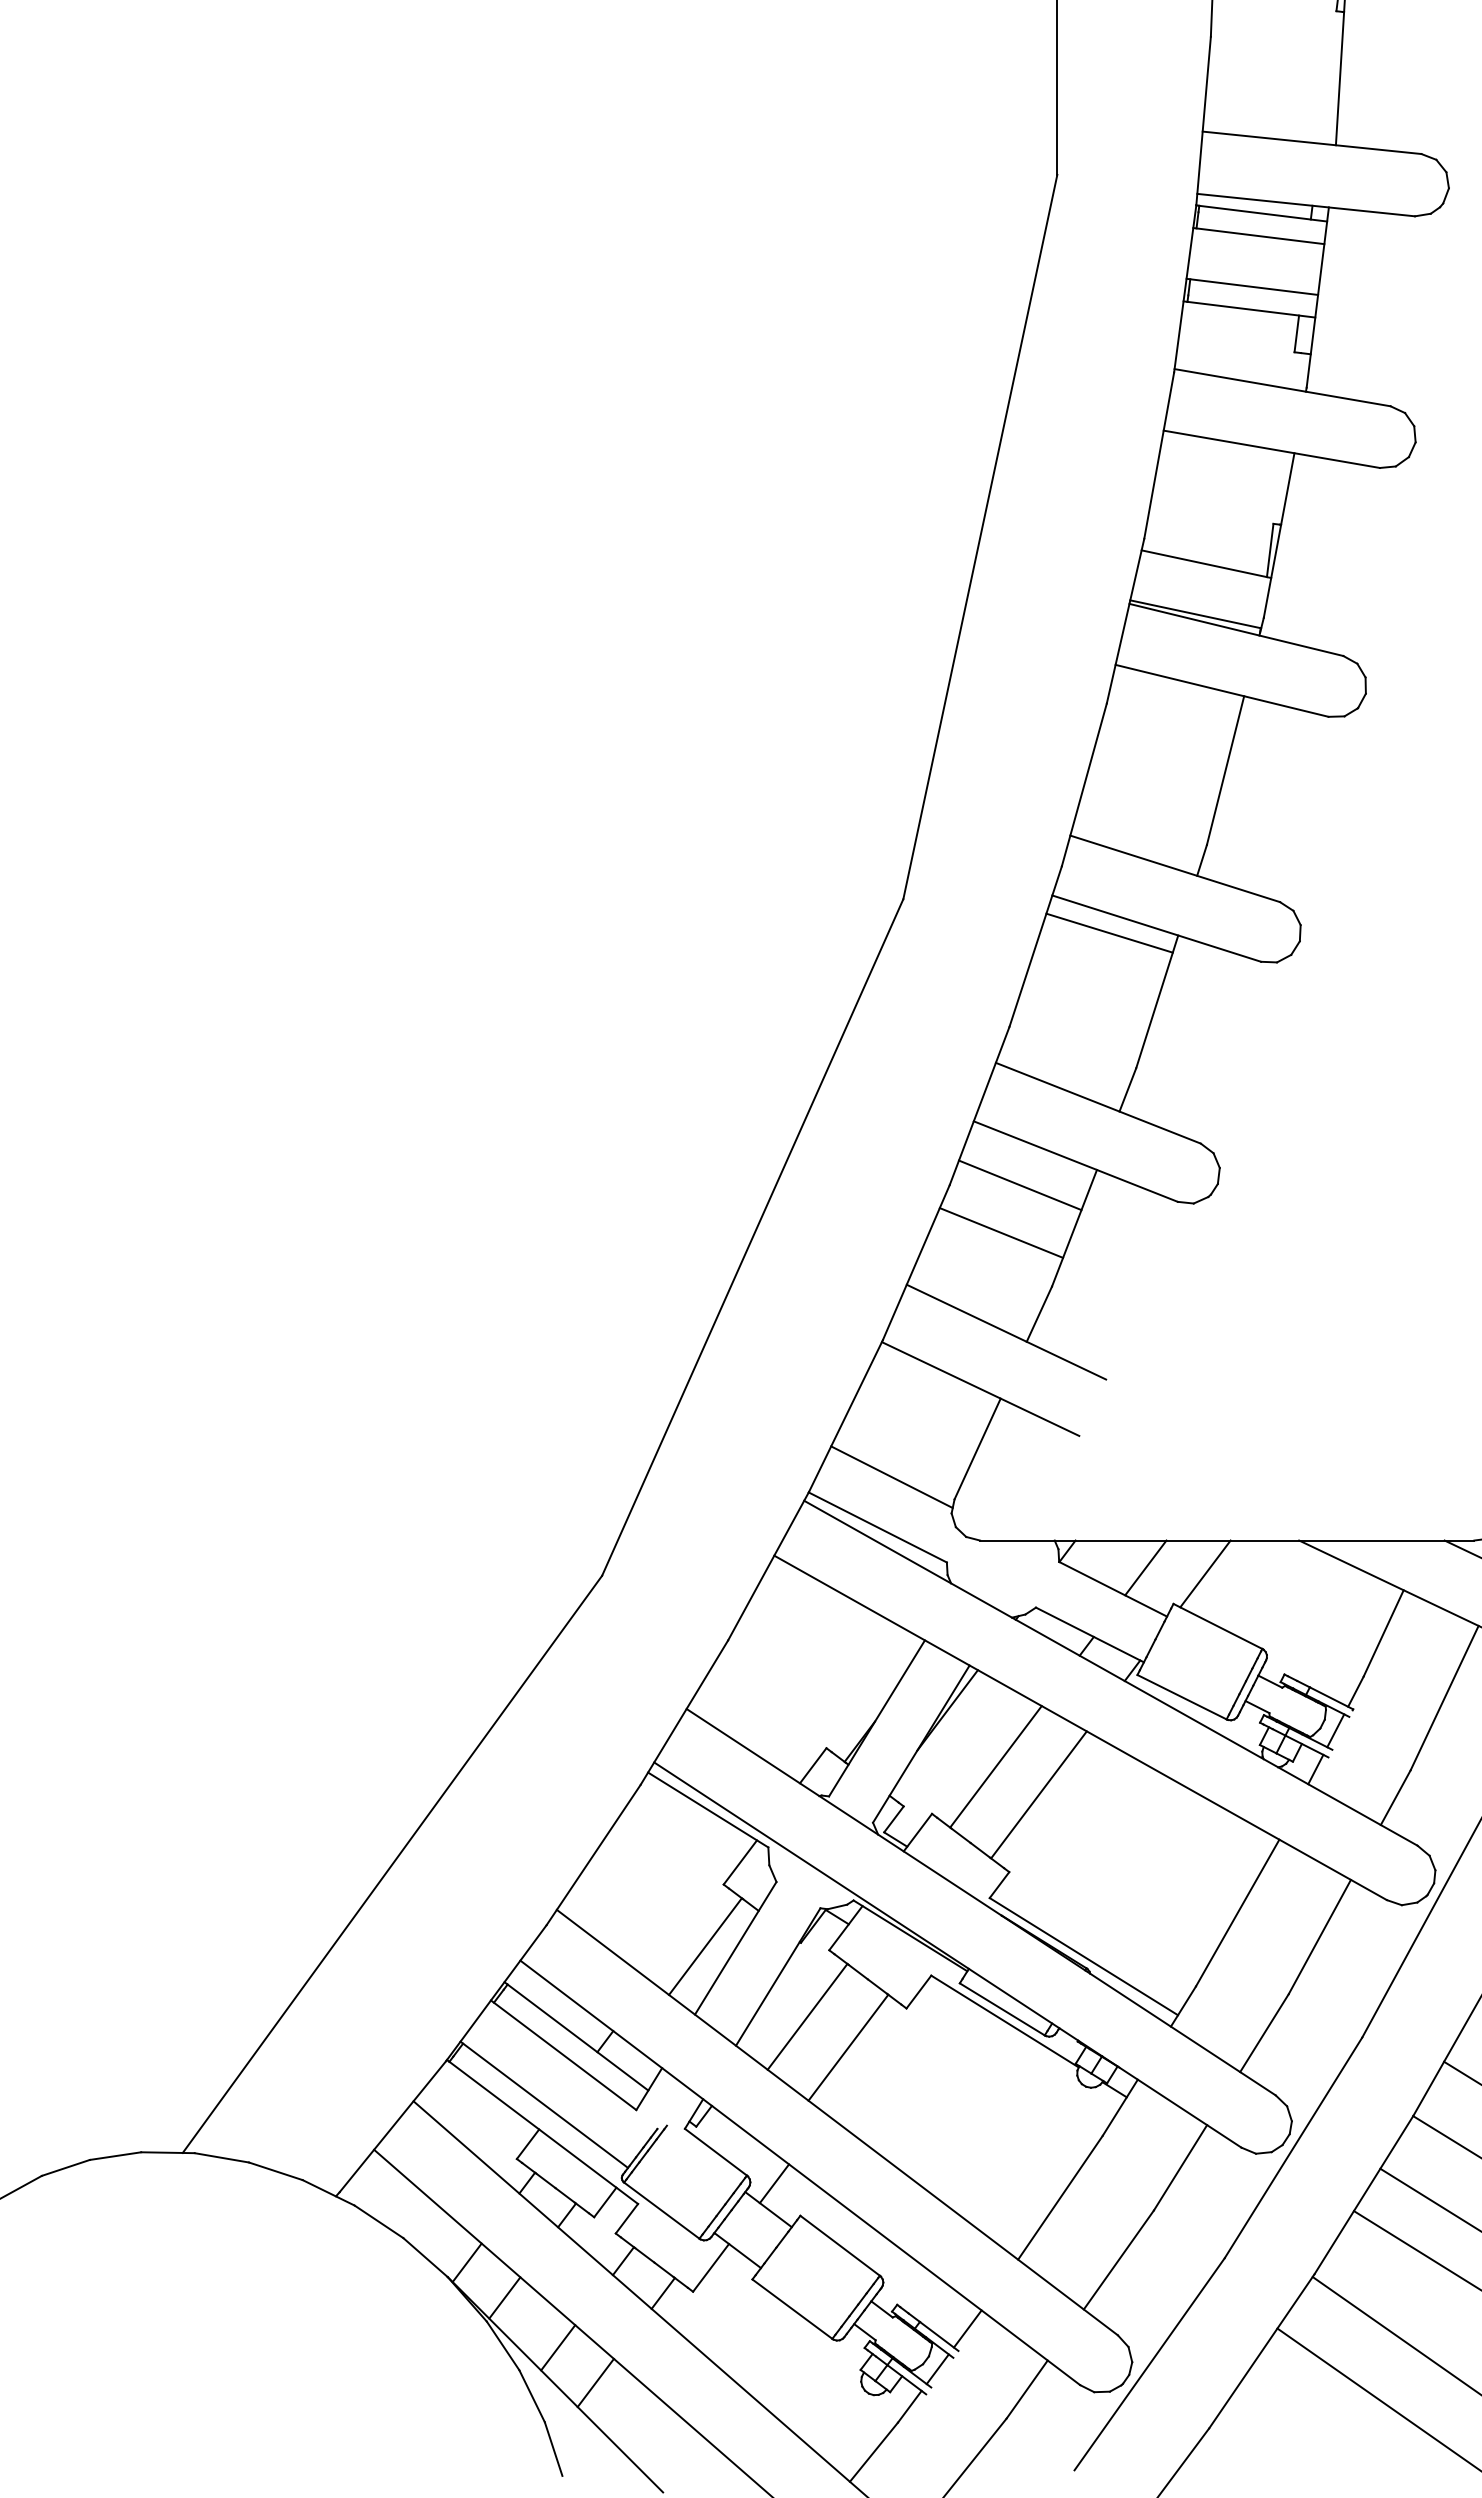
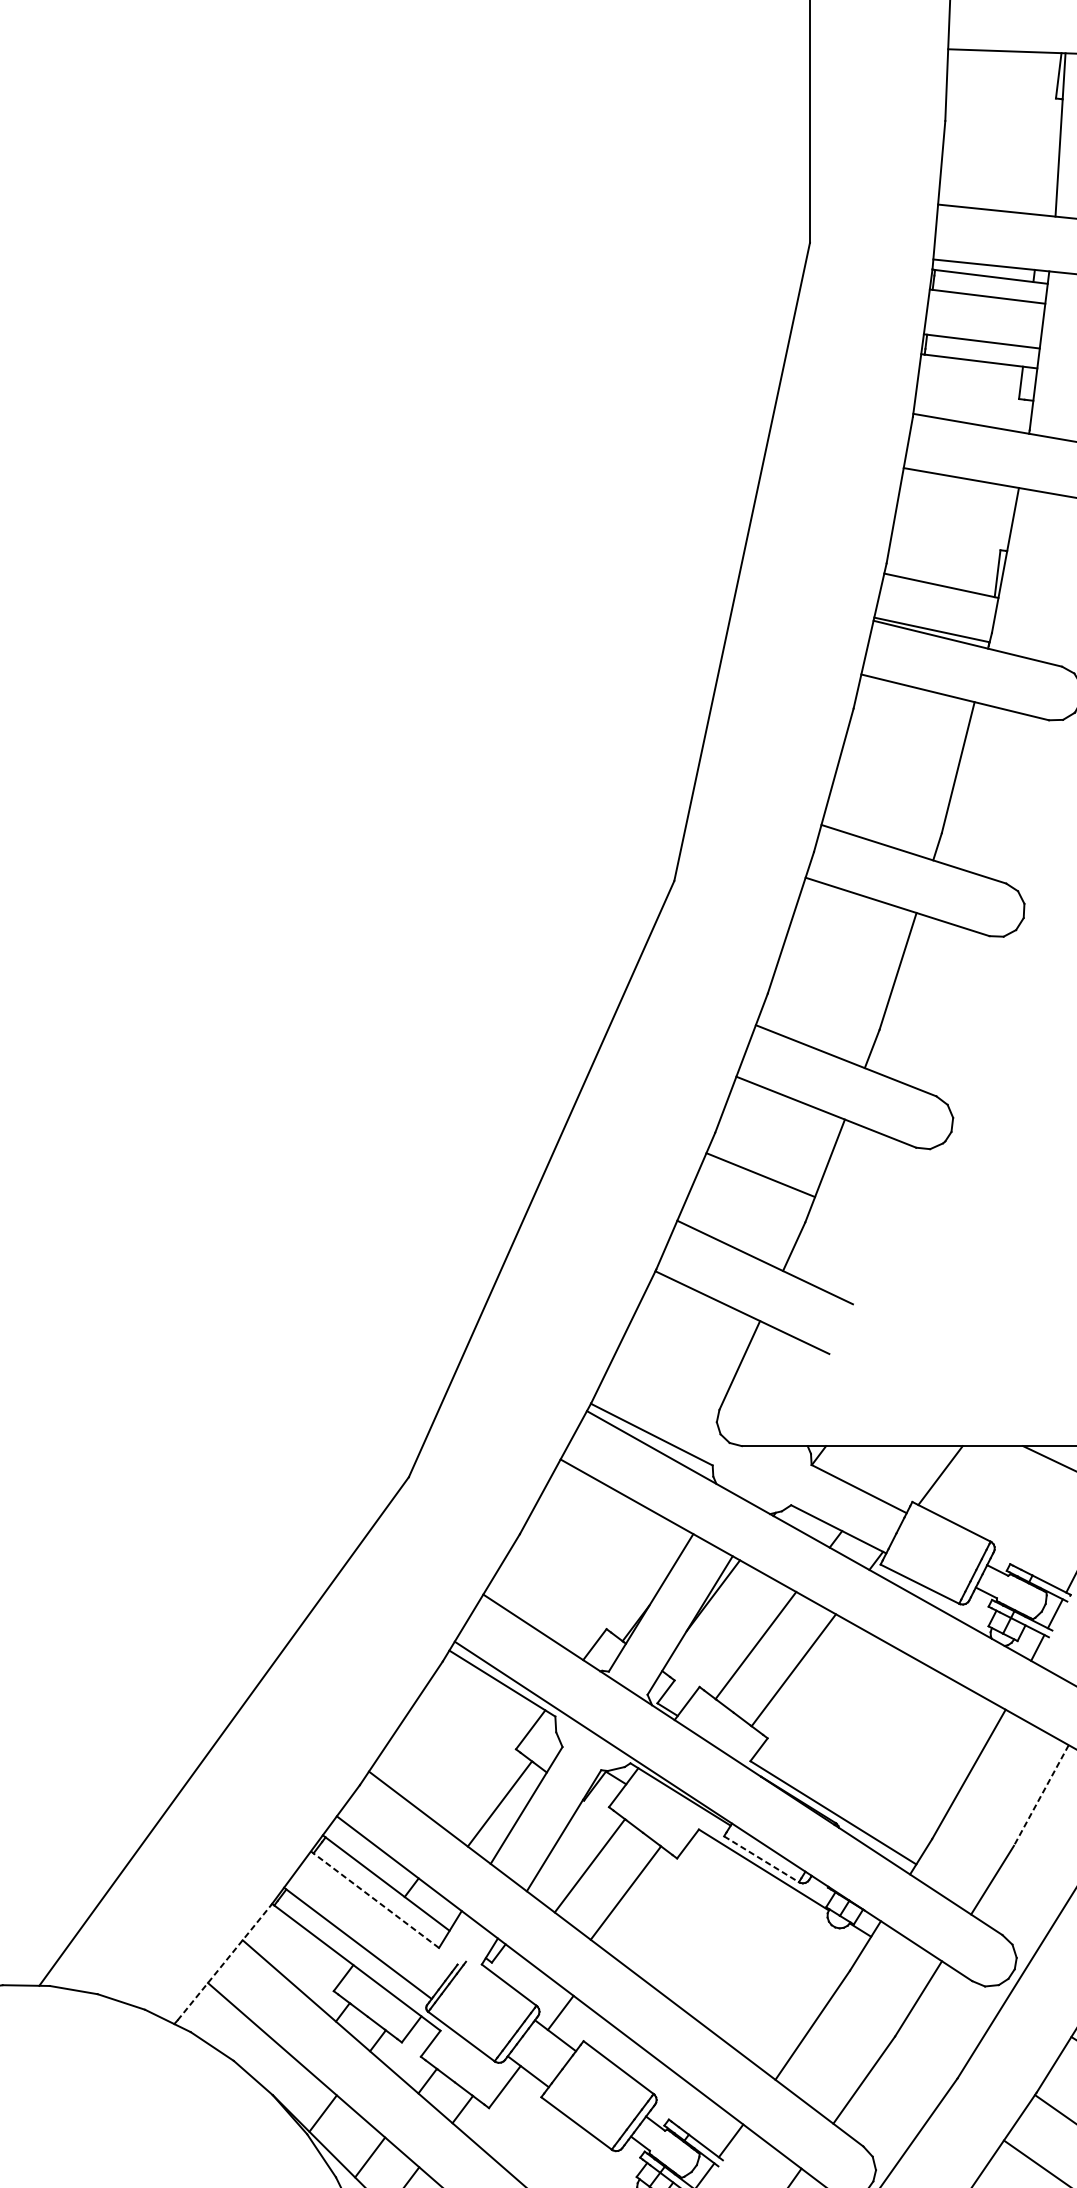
line: (1109, 932) -> (855, 910), removed
line: (1019, 1185) -> (776, 1133), removed
line: (891, 1477) -> (663, 1390), removed
line: (1145, 1567) -> (887, 1469), removed
line: (1319, 1937) -> (1041, 1795), solid -> dashed
line: (1002, 2009) -> (761, 1859), solid -> dashed
line: (563, 2054) -> (374, 1899), solid -> dashed
line: (393, 2126) -> (225, 1962), solid -> dashed
line: (466, 2262) -> (289, 2082), removed

